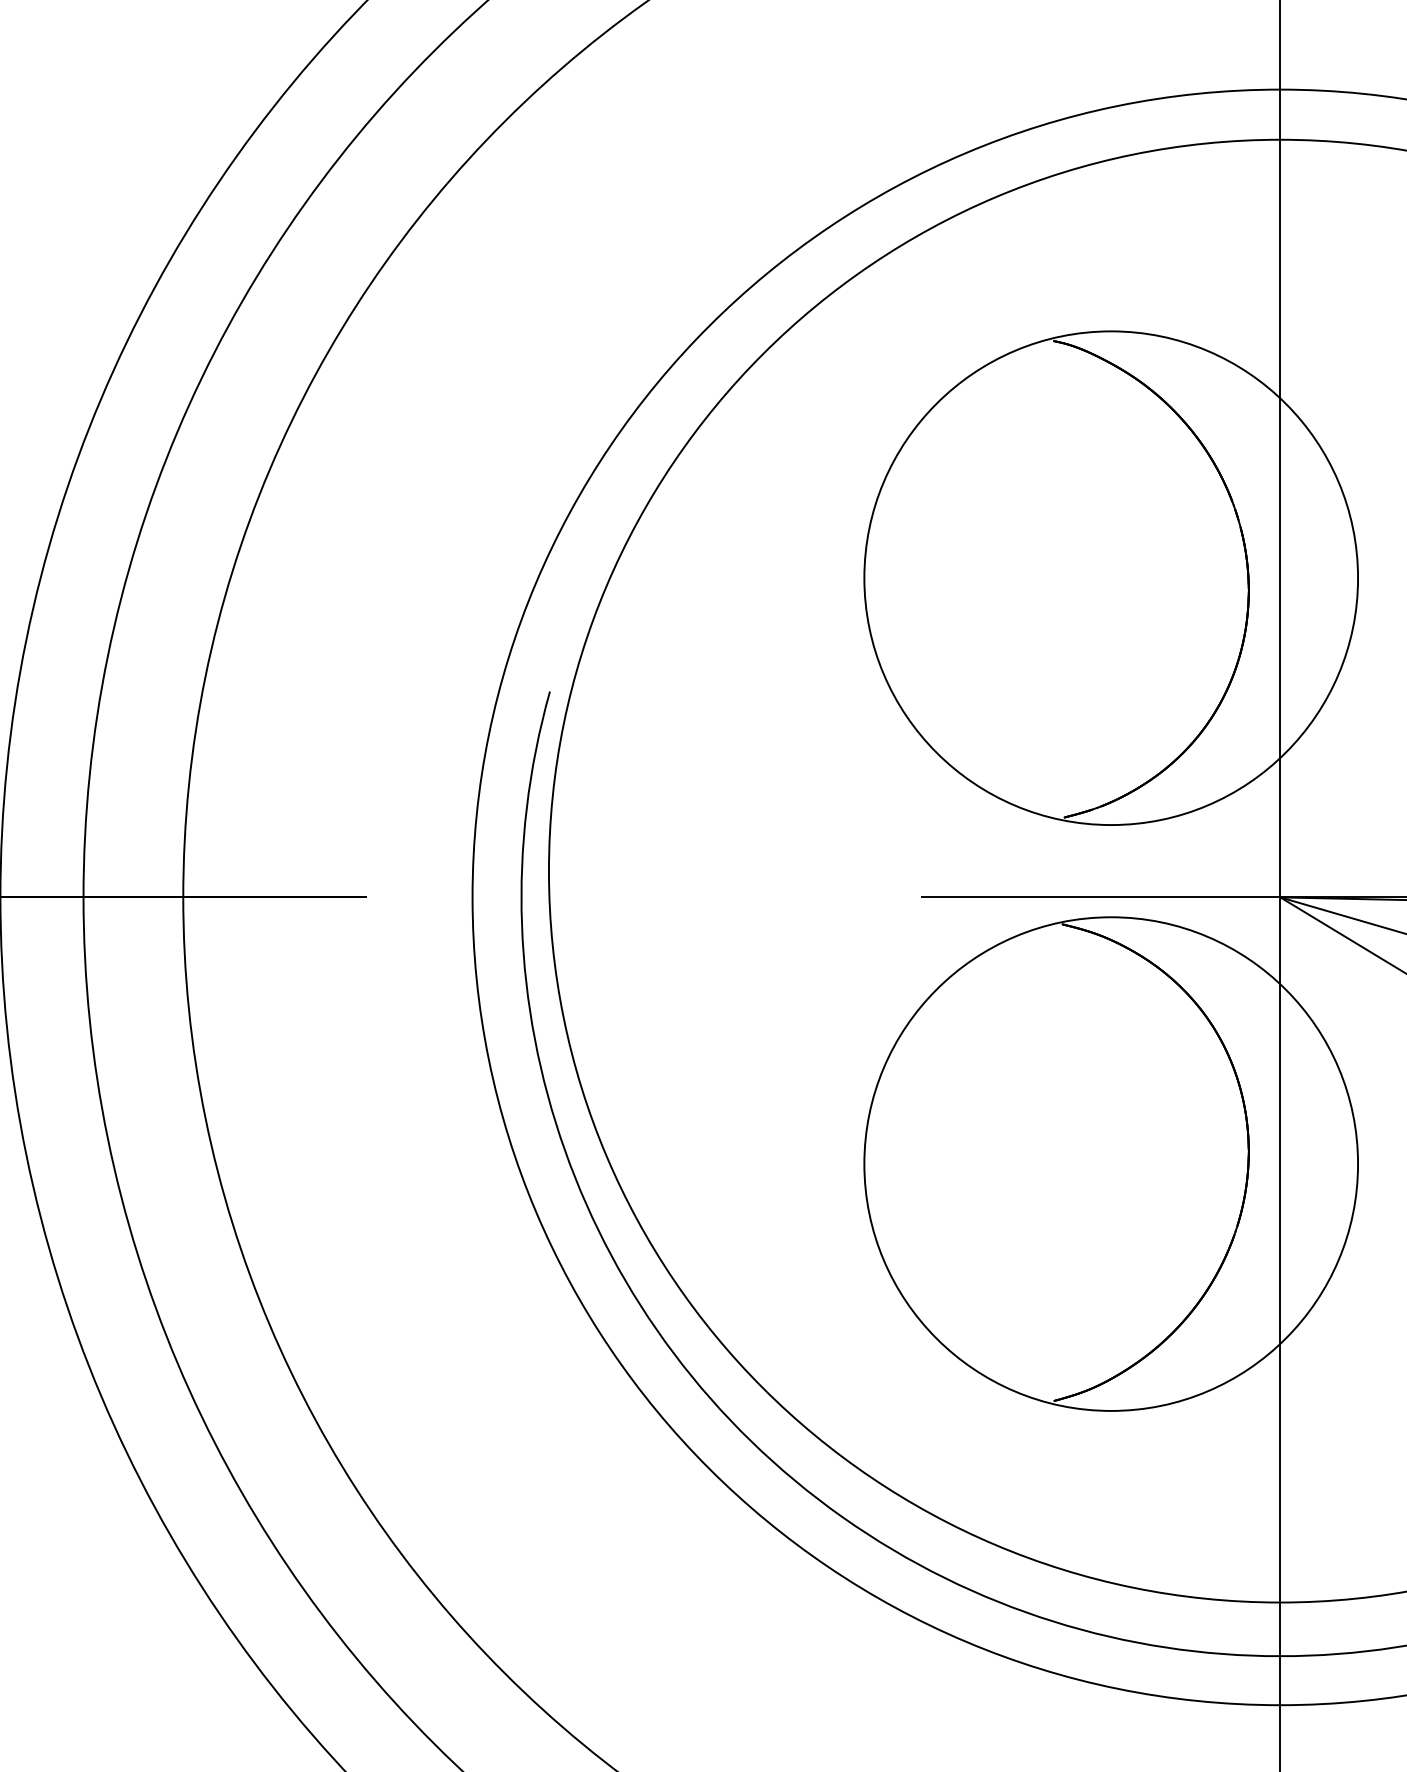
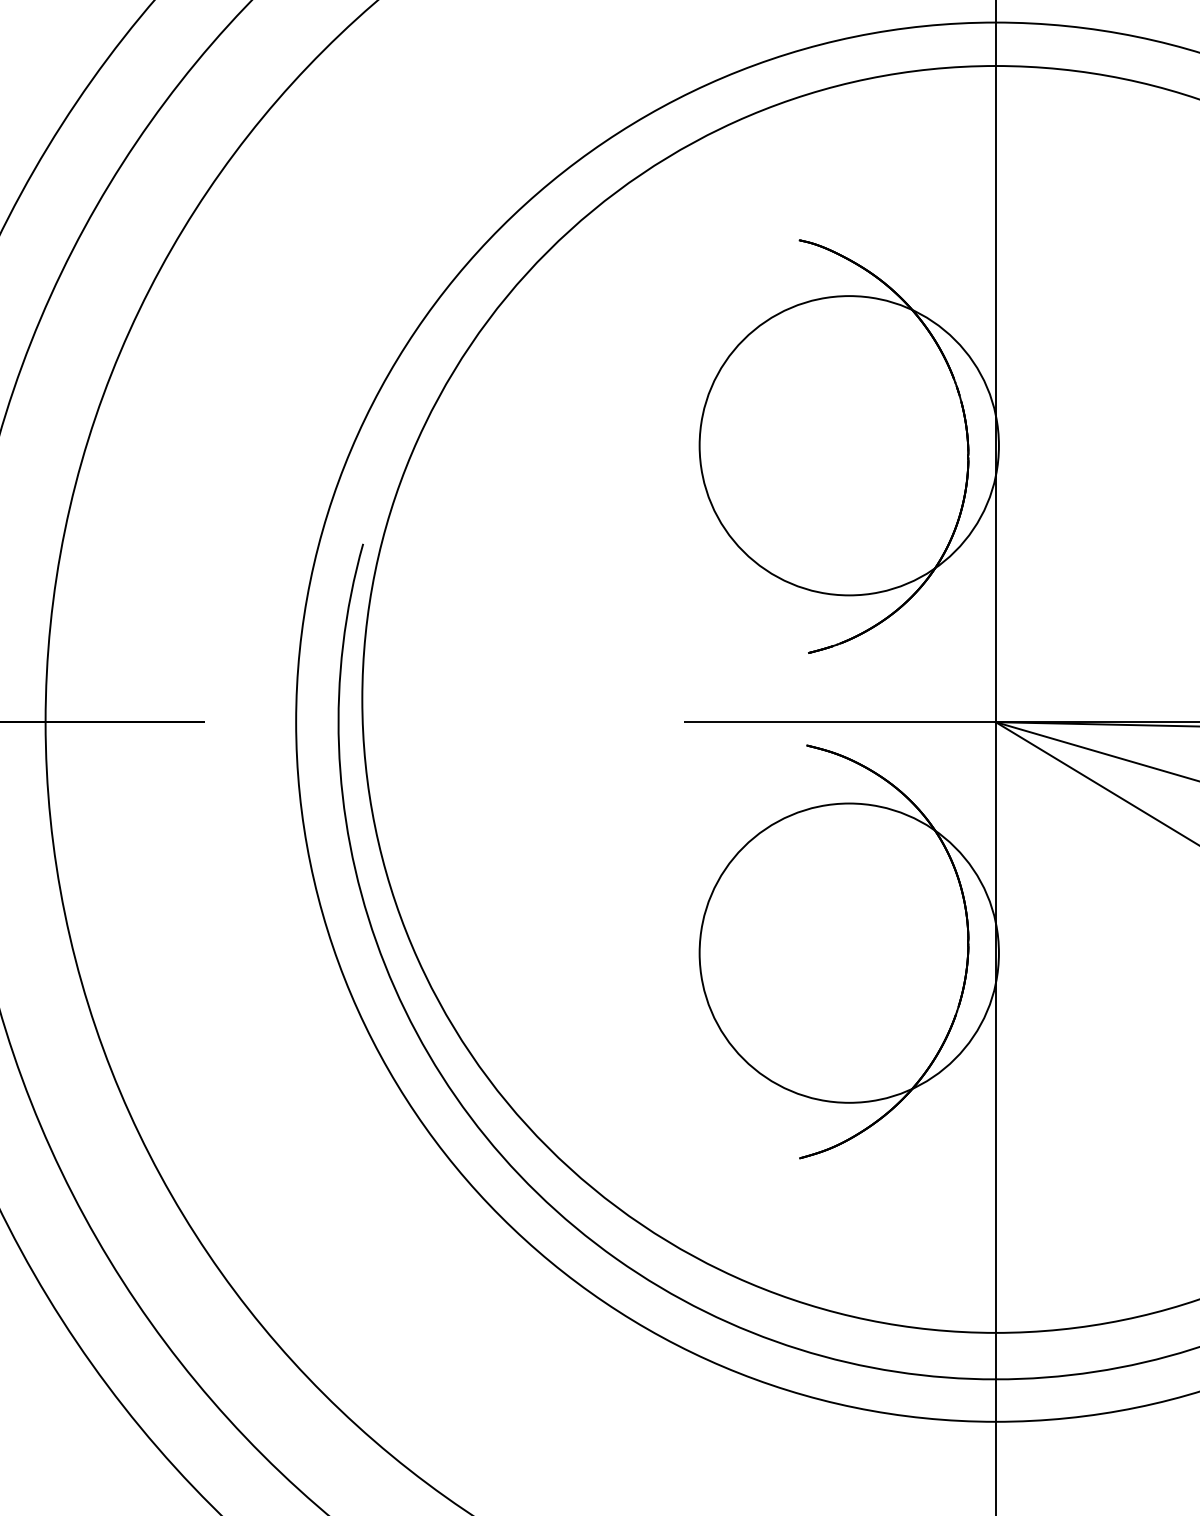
circle: (1111, 578) -> (849, 445), size x0.7
circle: (1111, 1163) -> (849, 952), size x0.7

